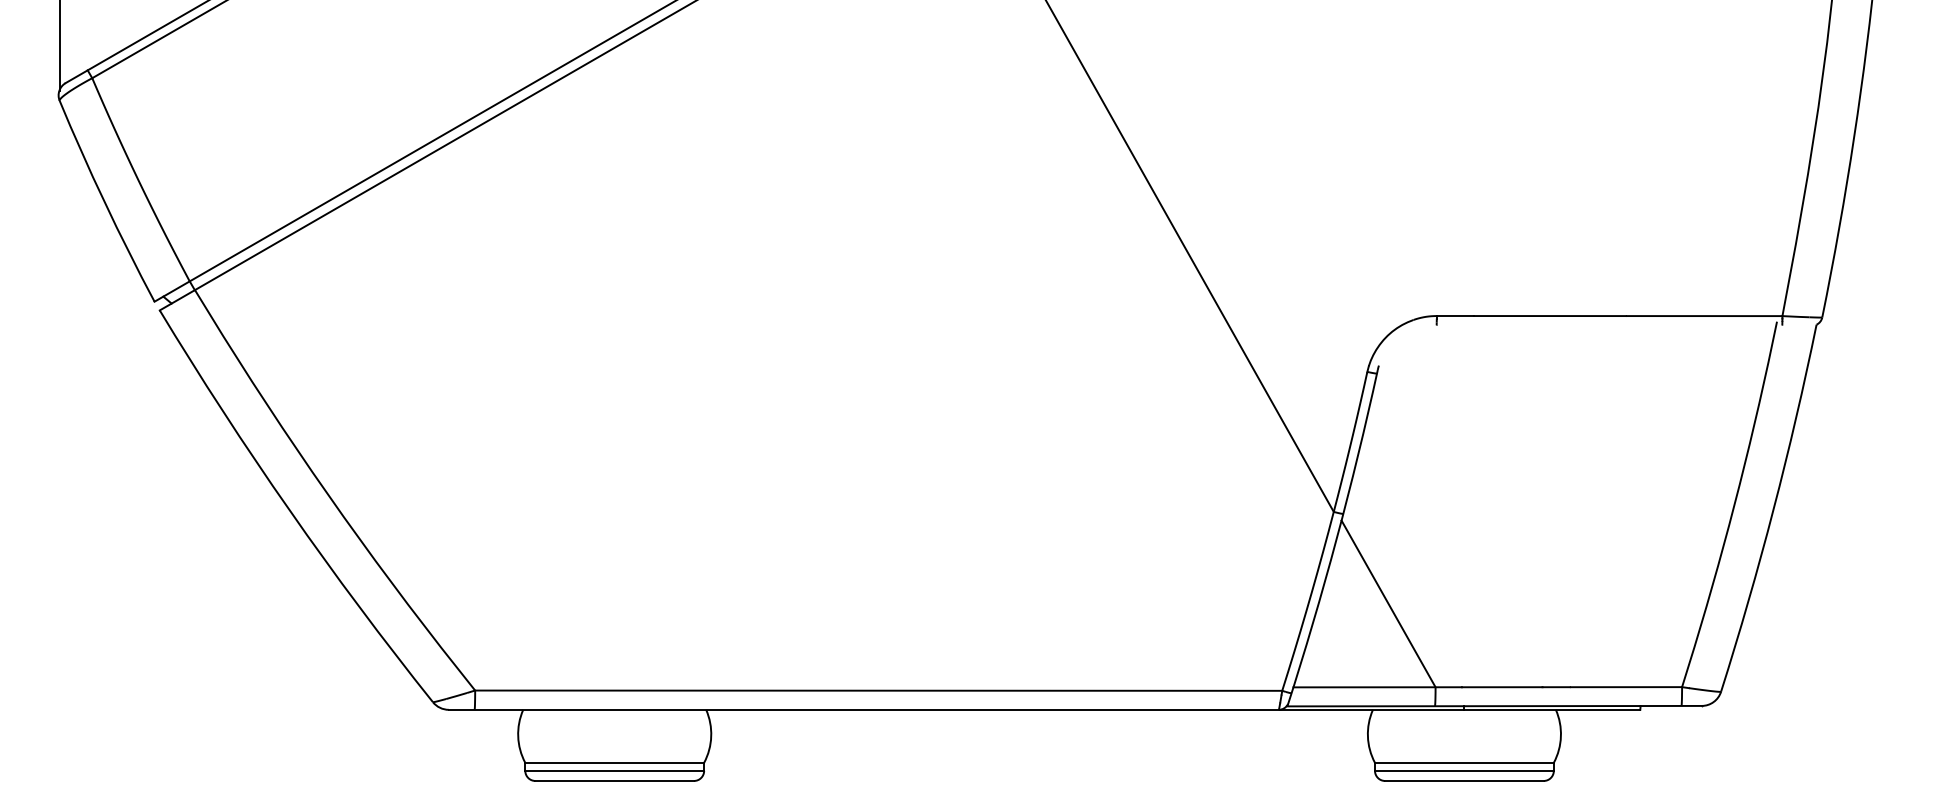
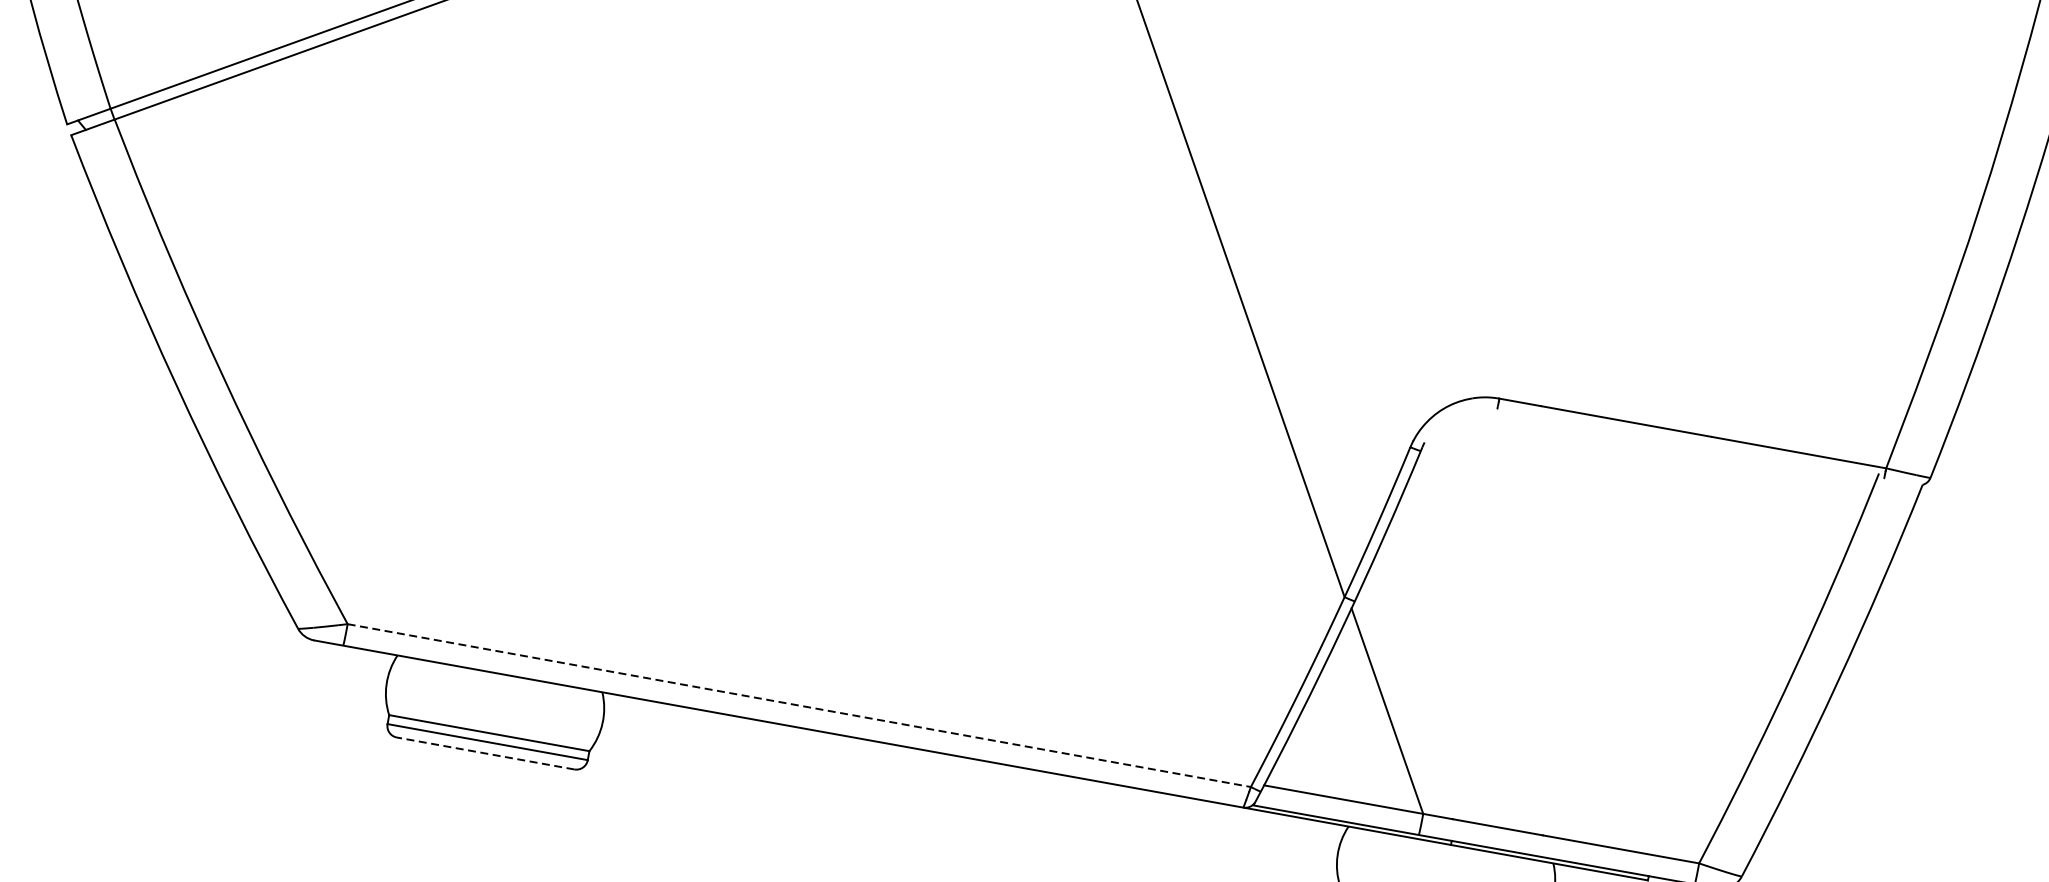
line: (878, 690) -> (799, 705), solid -> dashed
line: (614, 780) -> (485, 752), solid -> dashed

